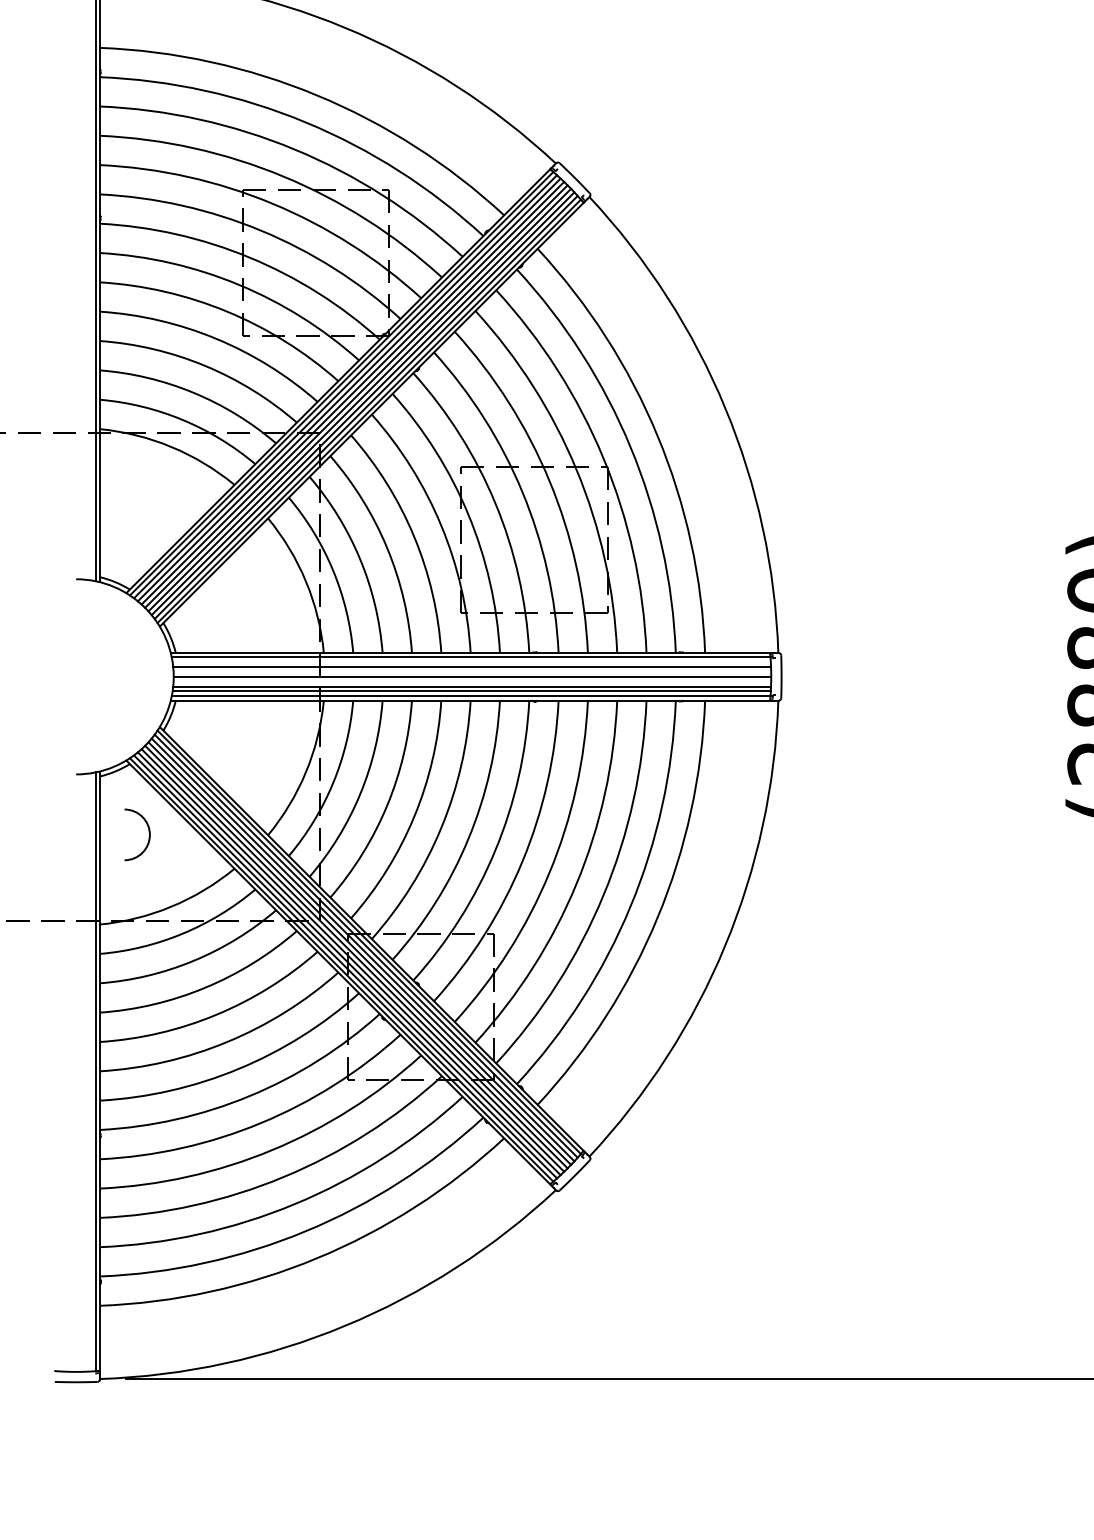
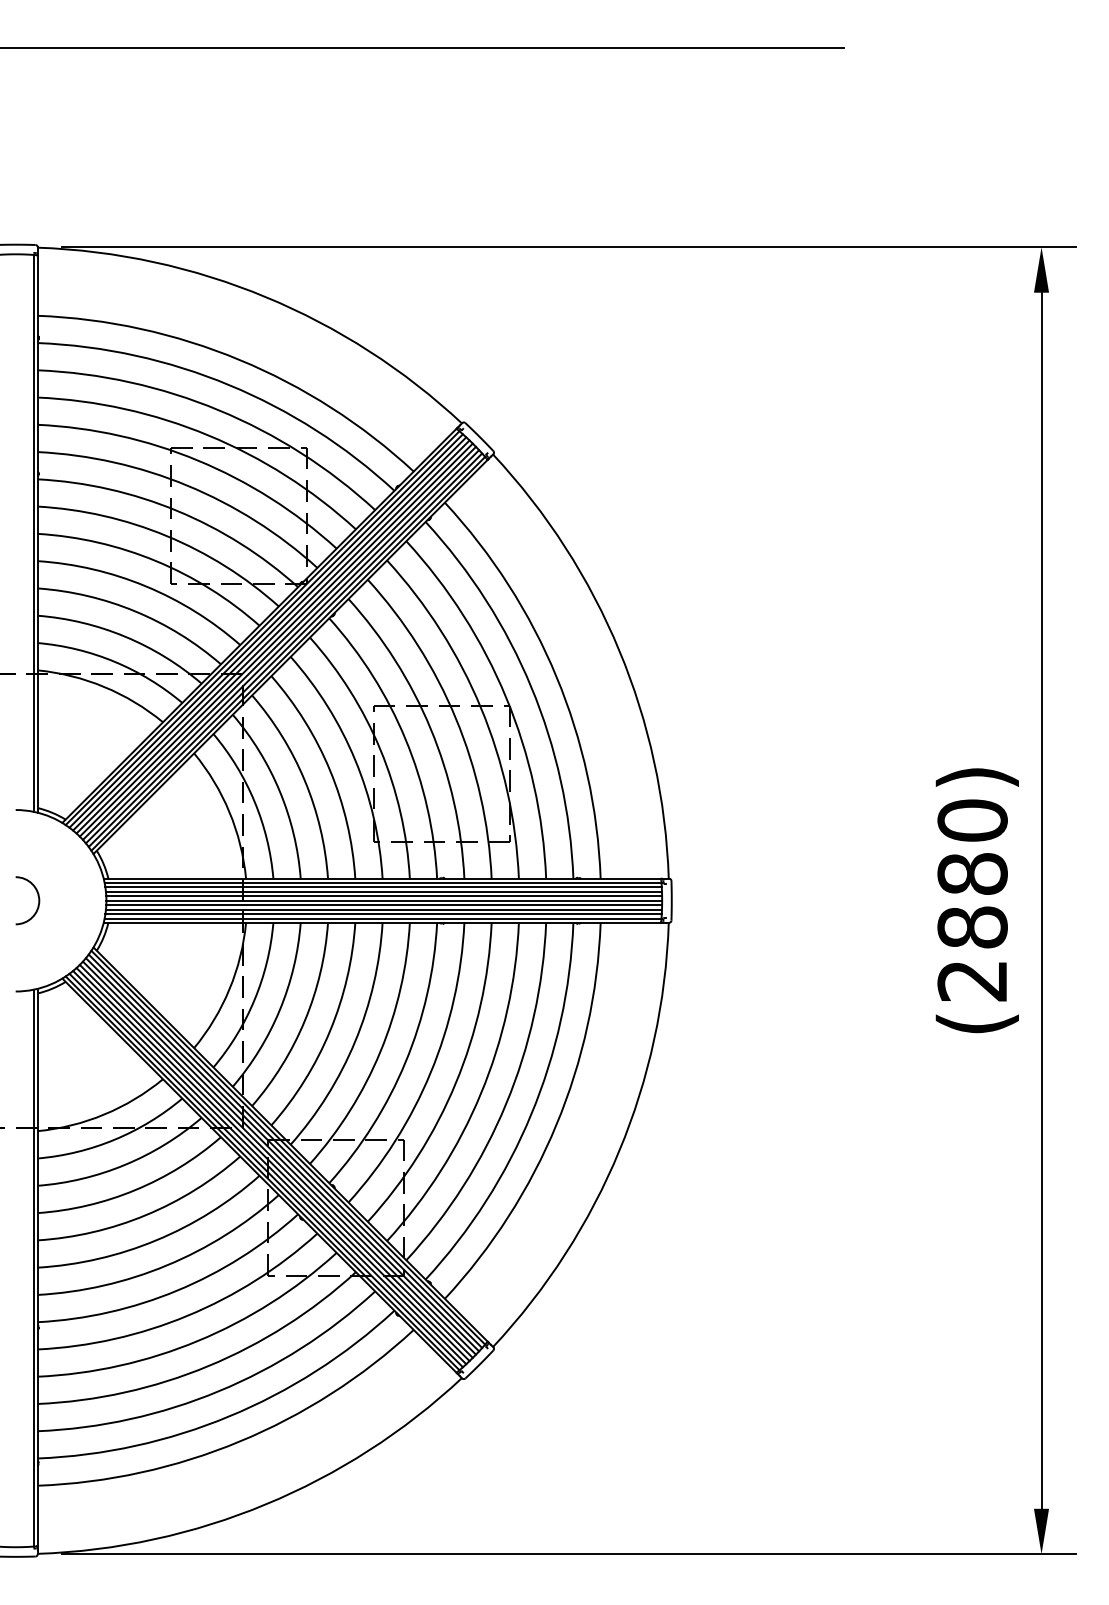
line: (471, 662) -> (383, 887), added
line: (472, 672) -> (384, 896), added
line: (472, 681) -> (384, 905), added
arc: (147, 830) -> (37, 896), moved

